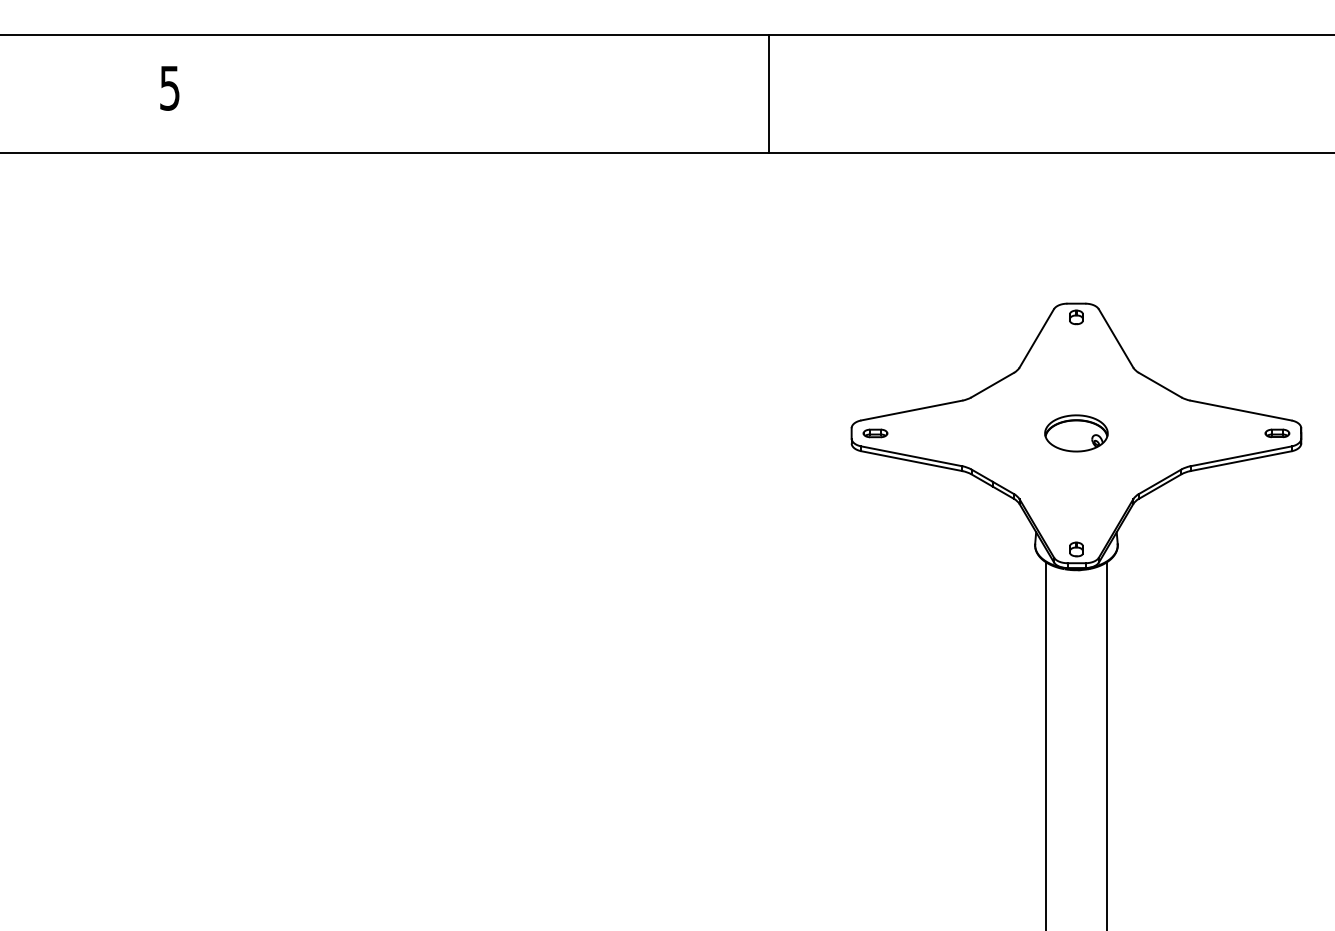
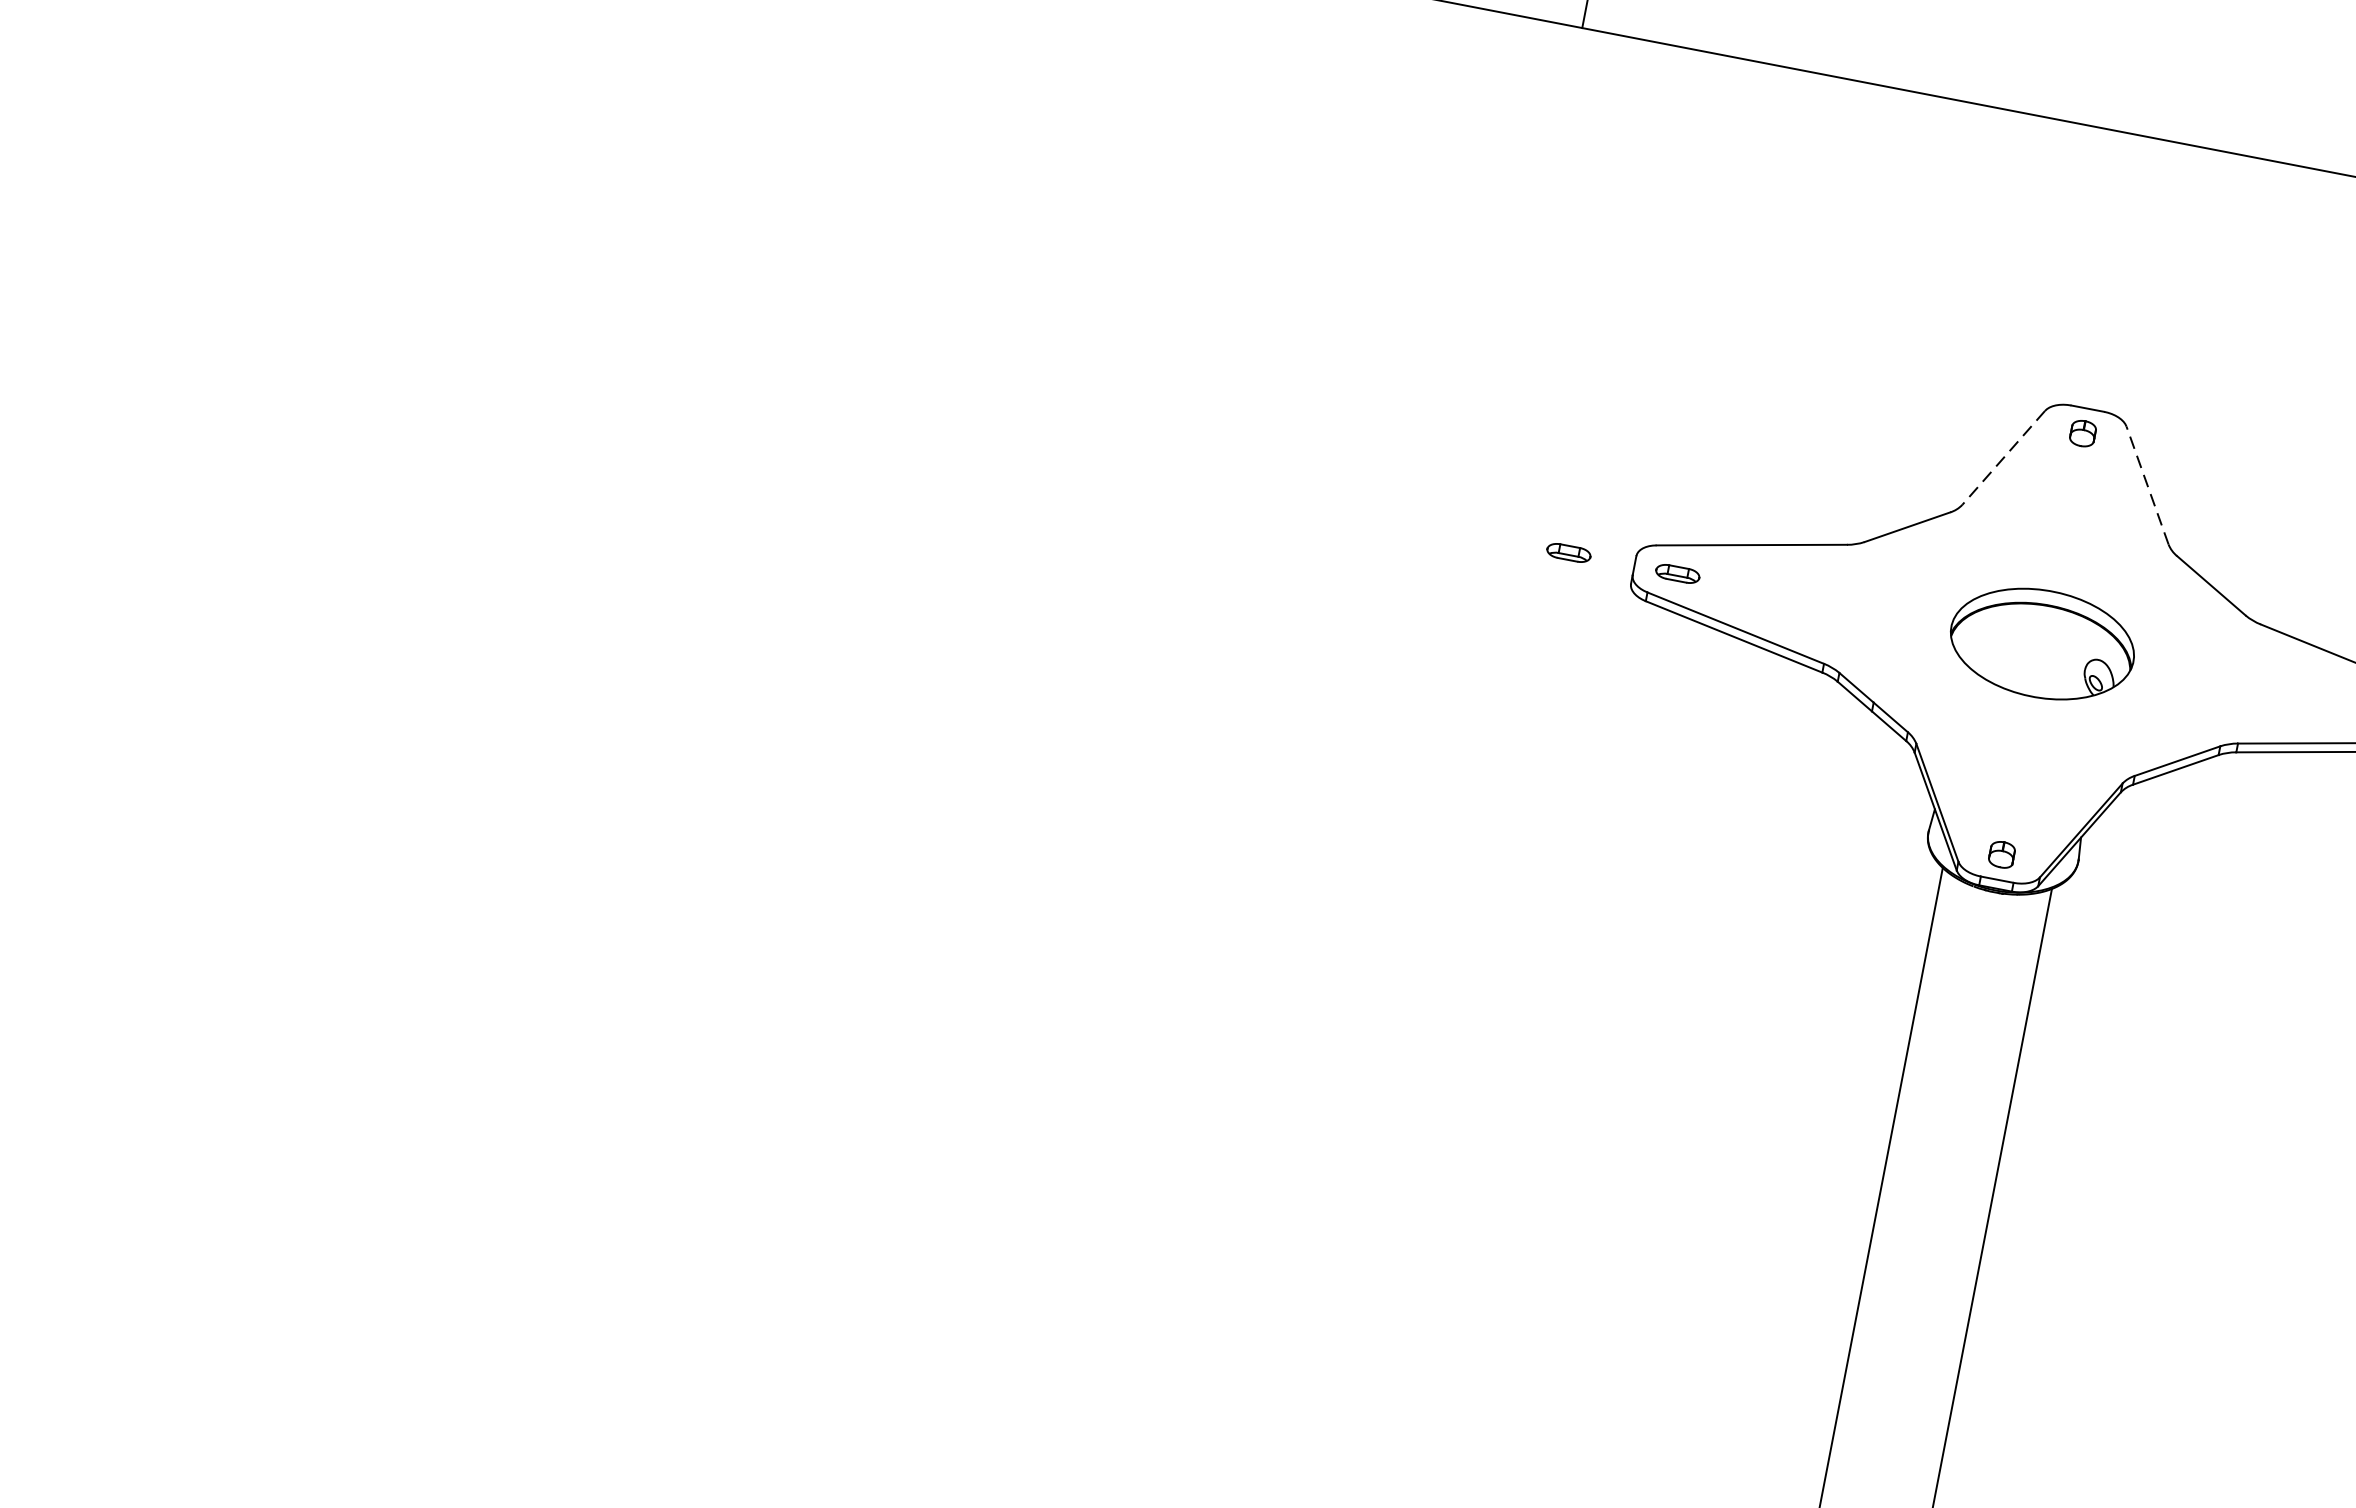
line: (1036, 338) -> (2003, 457), solid -> dashed
line: (1116, 338) -> (2148, 485), solid -> dashed
part: (815, 433) -> (1568, 553), added
part: (1076, 433) -> (2042, 644), size x1.6

